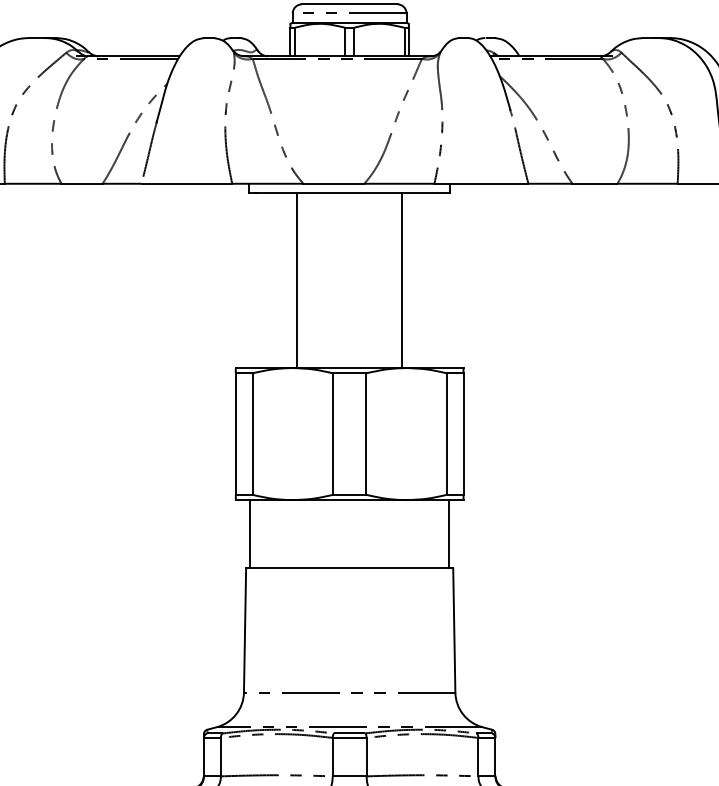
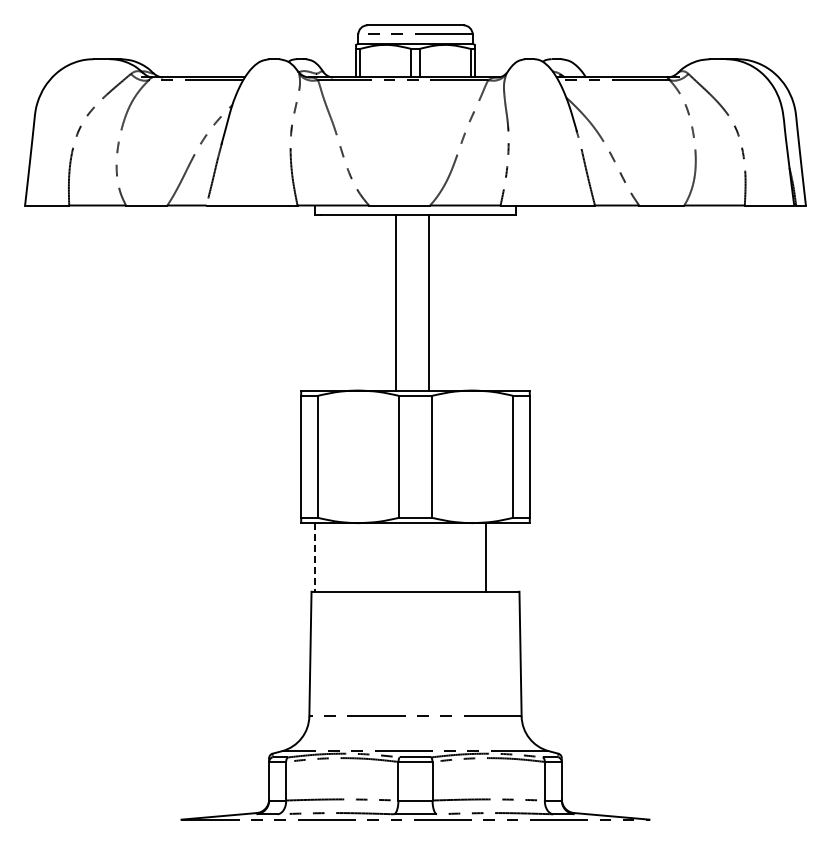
line: (296, 280) -> (395, 302), moved
line: (402, 280) -> (429, 302), moved
line: (250, 534) -> (315, 557), solid -> dashed
line: (449, 534) -> (485, 557), moved

